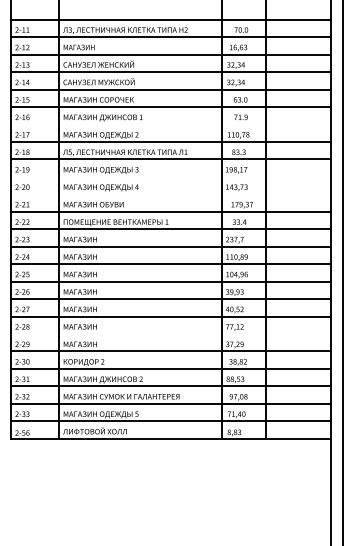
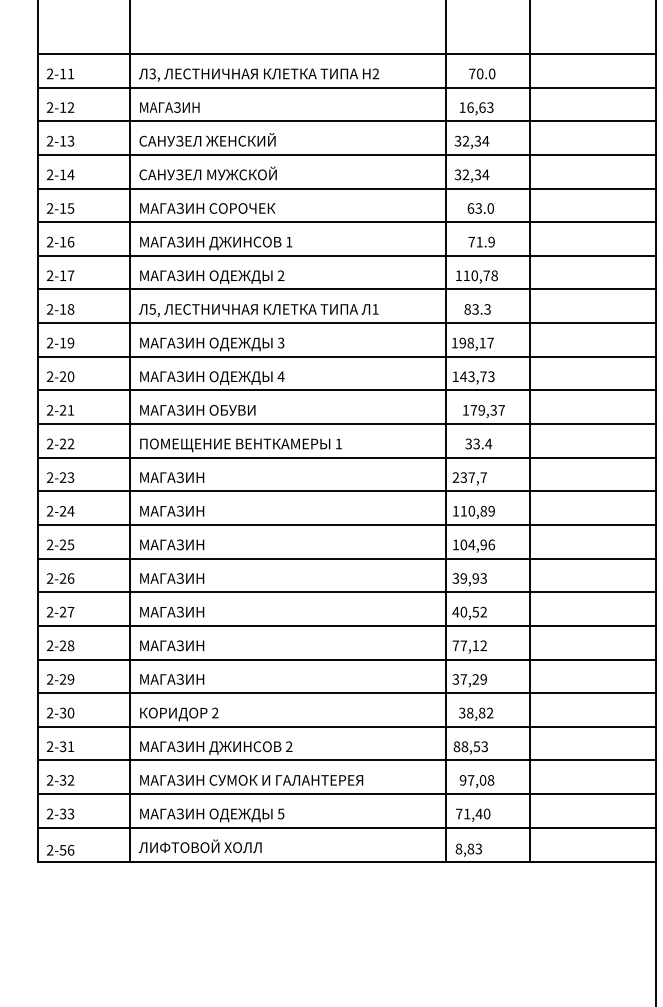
line: (170, 124) -> (345, 255), added
line: (170, 176) -> (345, 356), added
line: (170, 194) -> (345, 390), added
line: (170, 334) -> (345, 660), added

